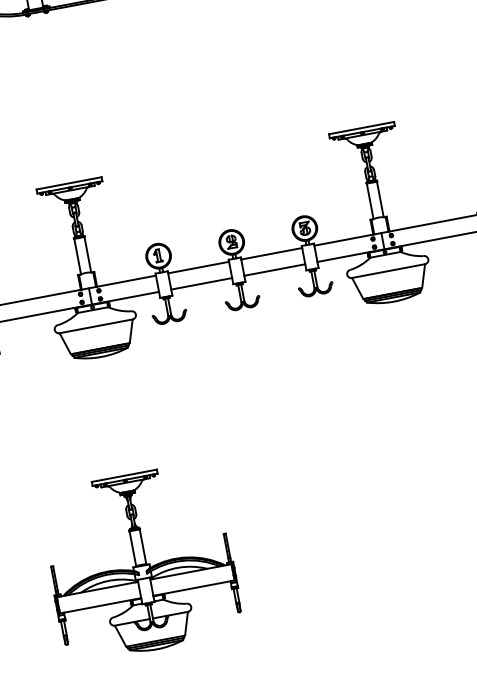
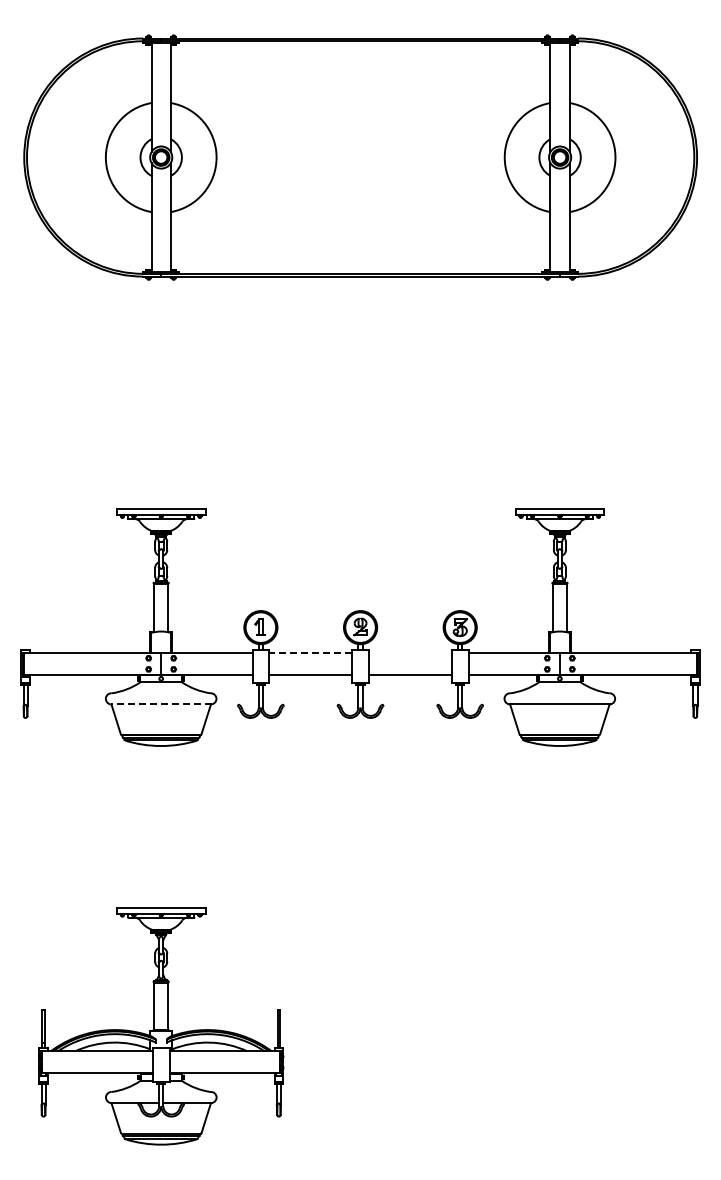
line: (271, 253) -> (409, 652), removed
line: (198, 267) -> (310, 652), solid -> dashed
line: (95, 326) -> (160, 704), solid -> dashed

